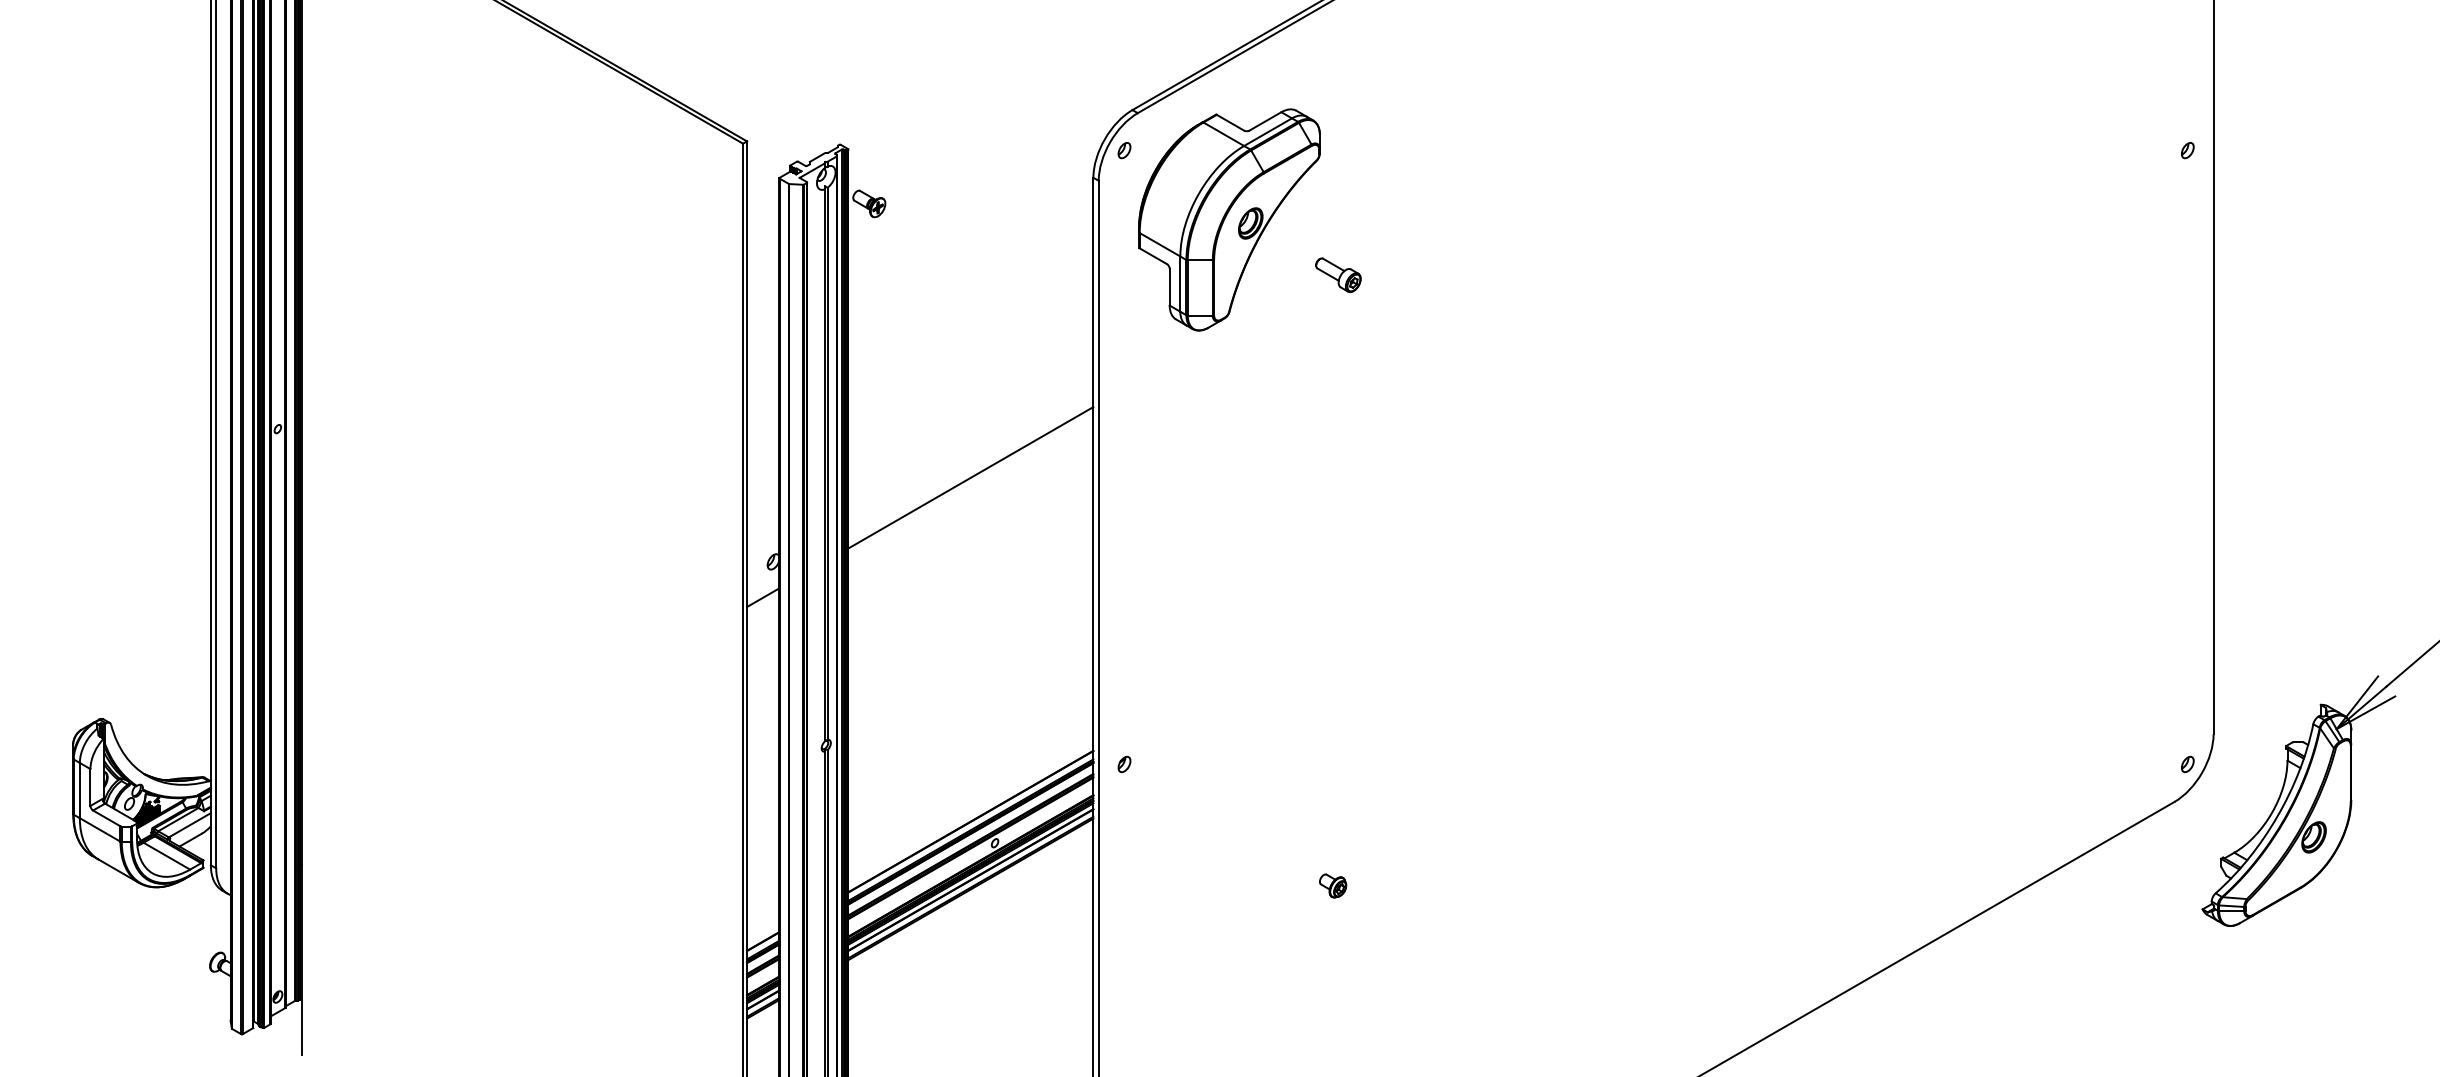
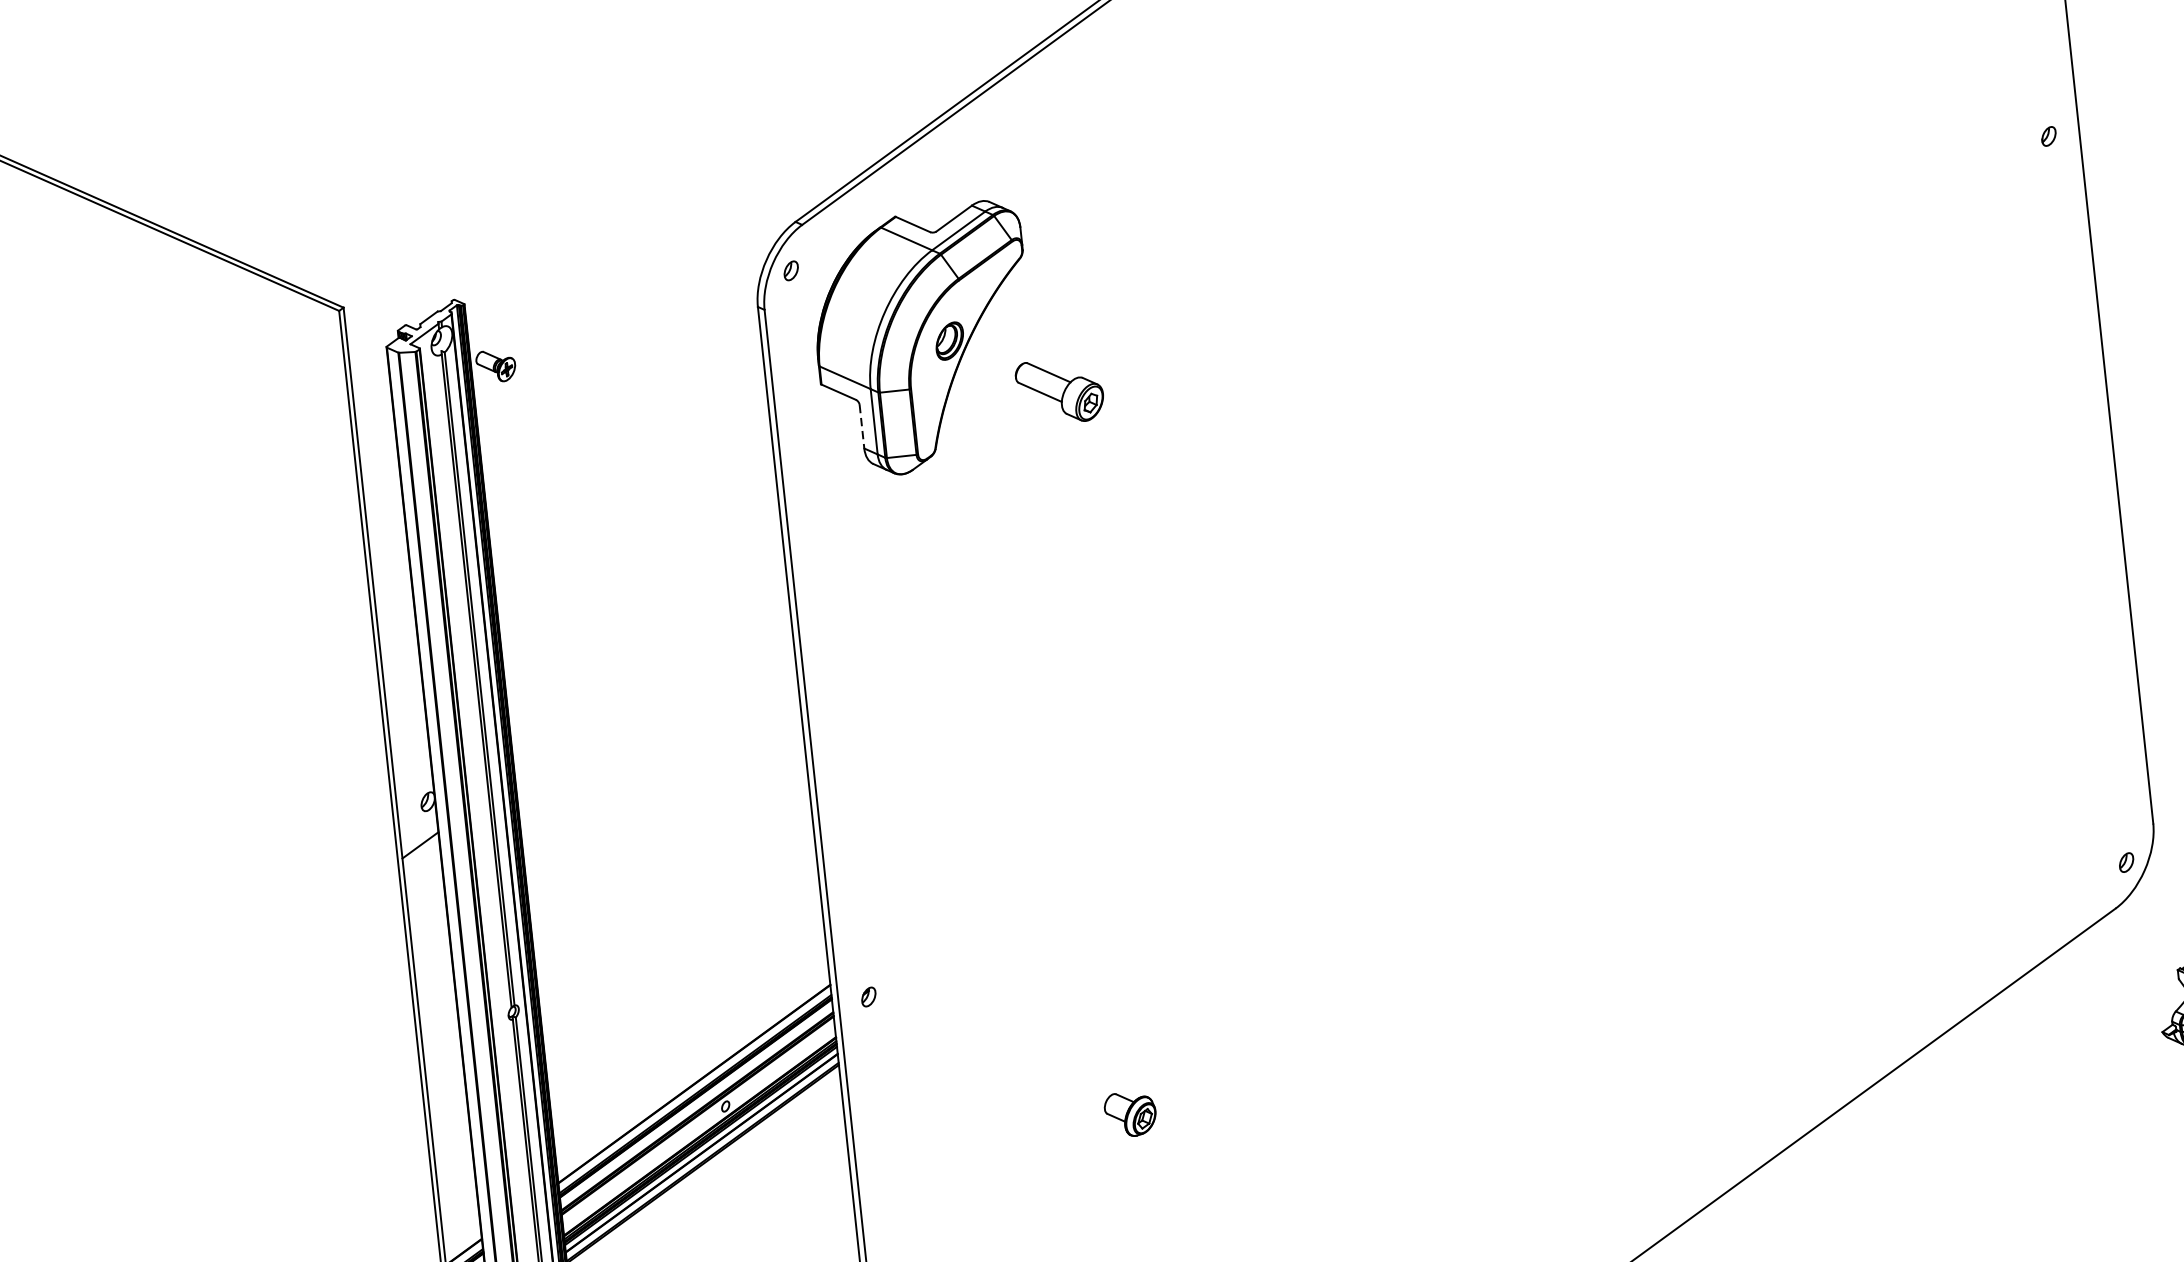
part: (1338, 274) -> (1060, 390), size x1.6
line: (1169, 287) -> (861, 427), solid -> dashed
line: (970, 477) -> (650, 677), removed
part: (1333, 885) -> (1131, 1113), size x1.6

